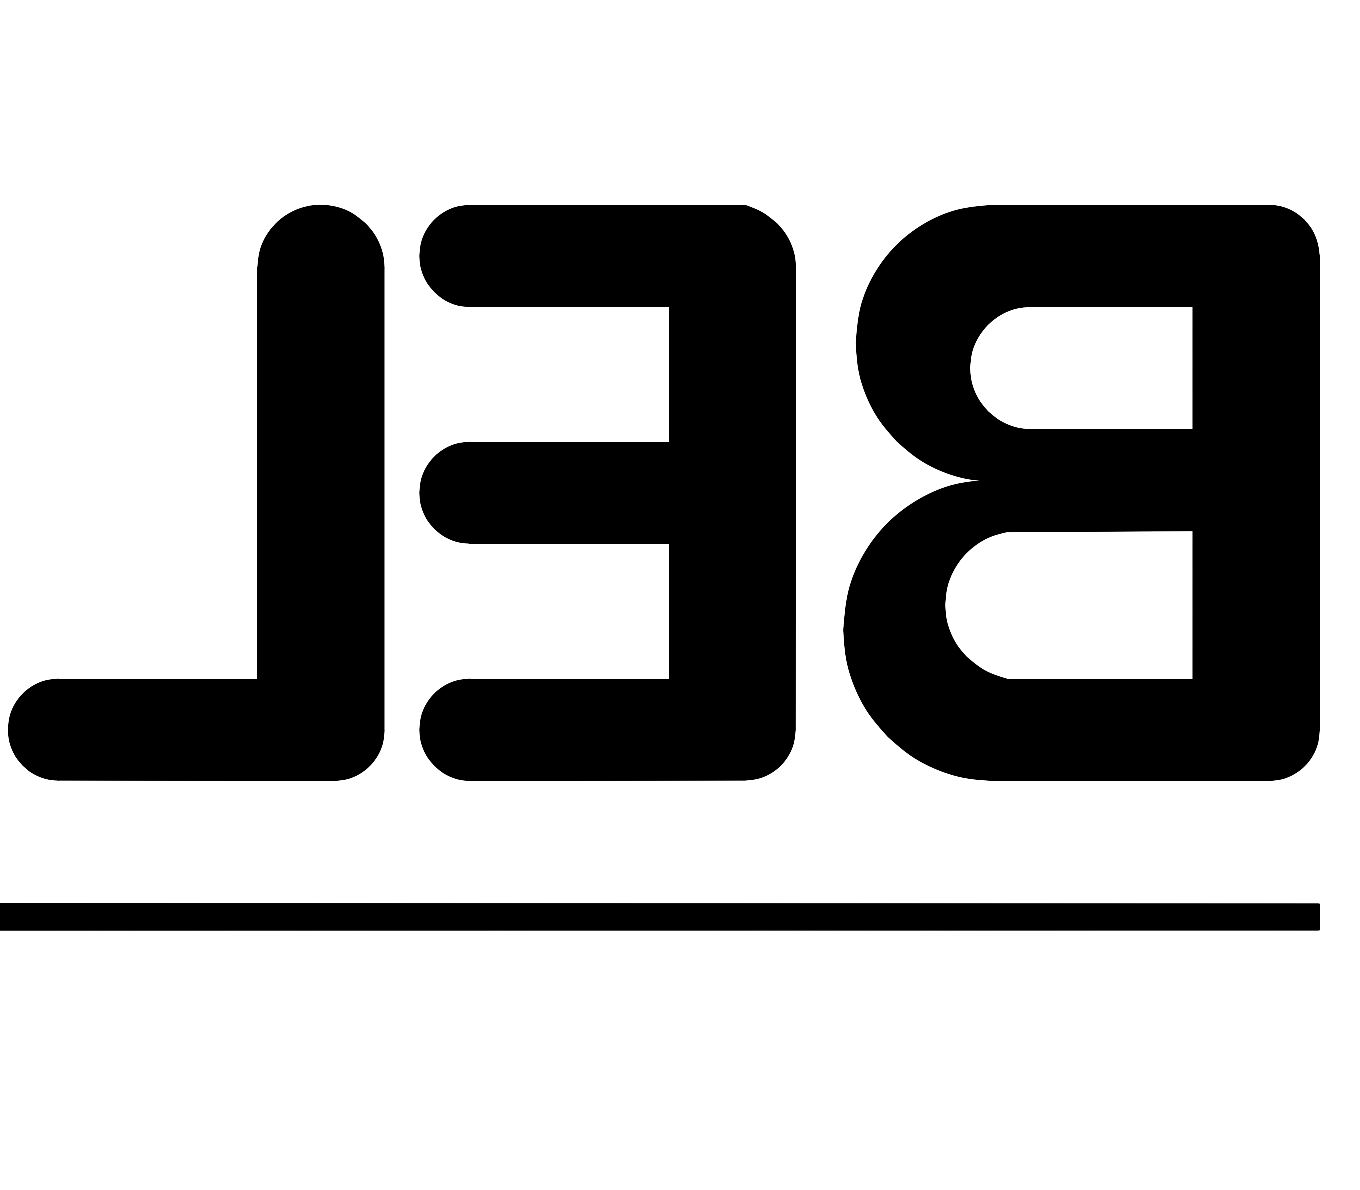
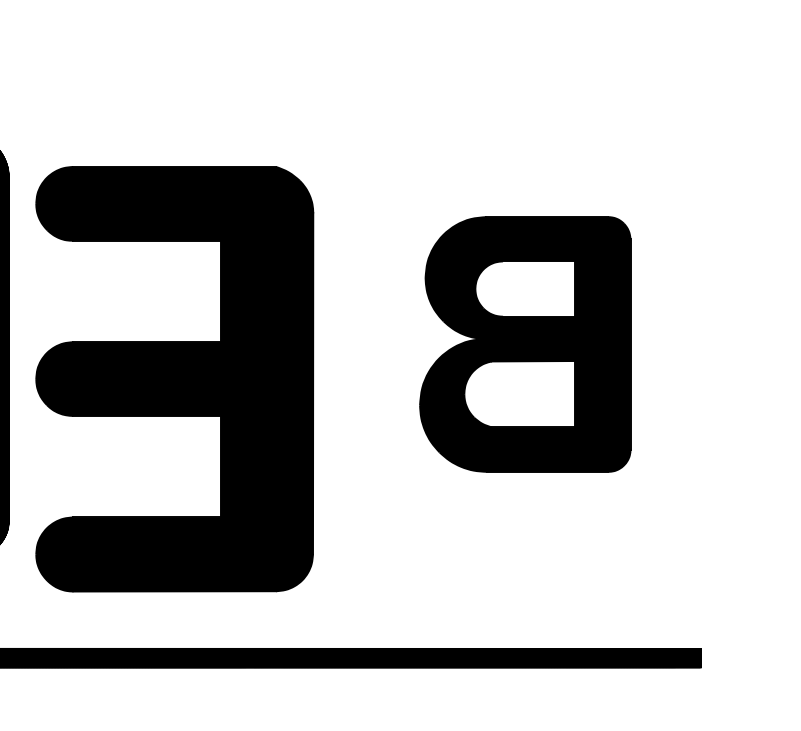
part: (607, 492) -> (174, 378), moved
part: (1081, 492) -> (525, 344), size x0.6

